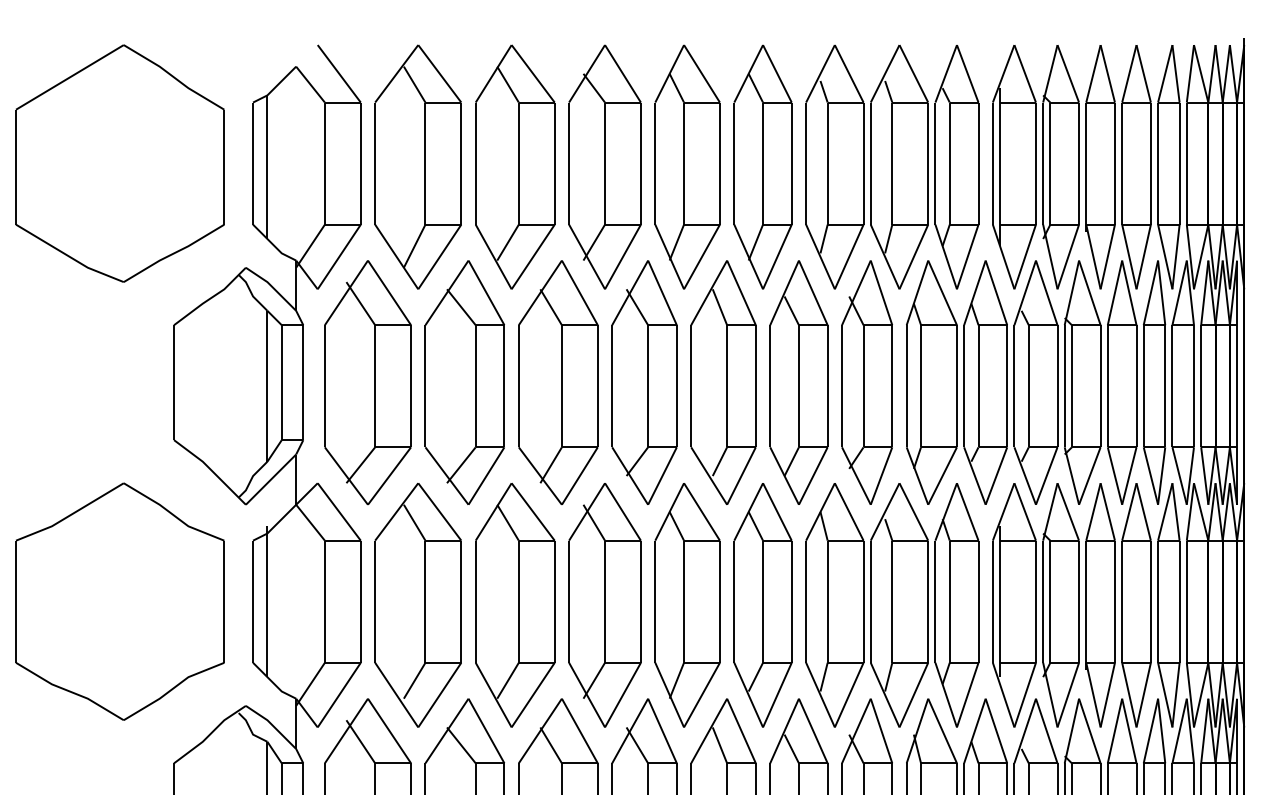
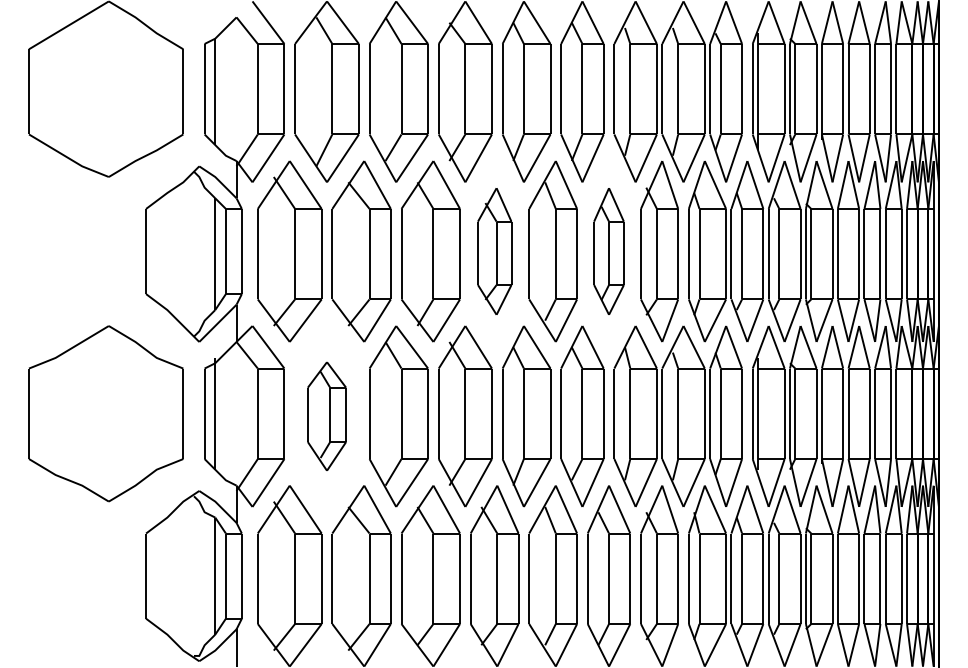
part: (644, 382) -> (494, 251), size x0.7
part: (798, 382) -> (608, 251), size x0.7
part: (417, 605) -> (326, 416), size x0.6

